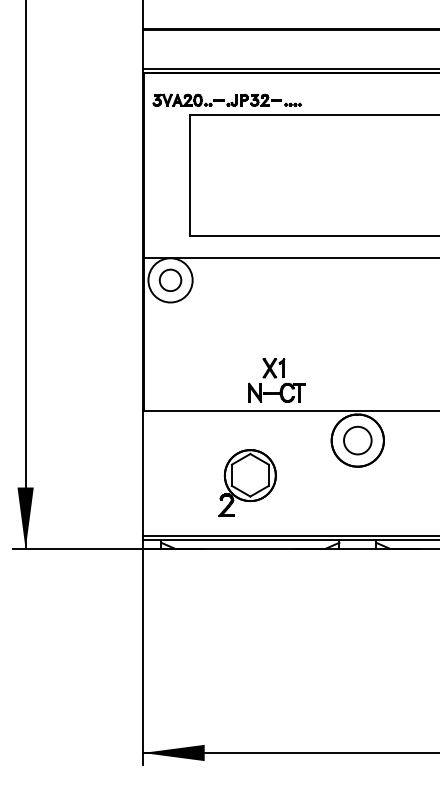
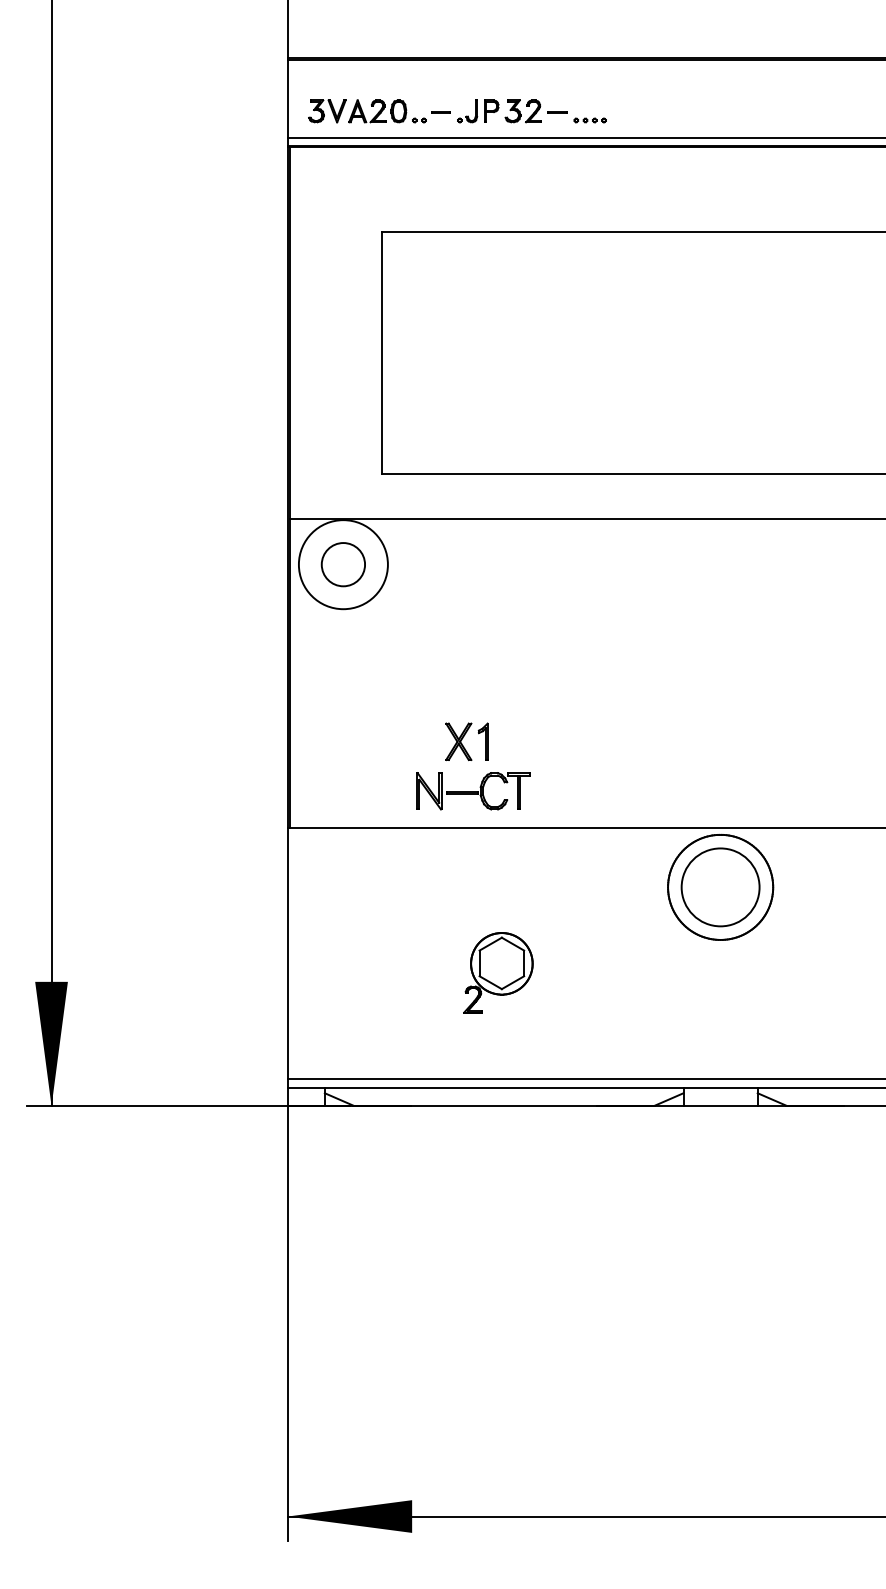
part: (226, 99) -> (456, 109), moved
part: (276, 380) -> (472, 766), moved
circle: (357, 440) -> (719, 887), size x1.4
part: (247, 482) -> (498, 971), size x0.6

